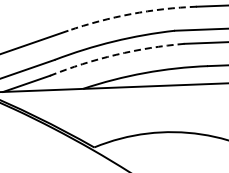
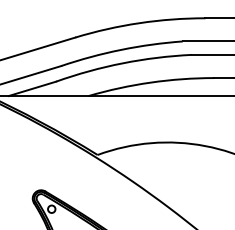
arc: (131, 14) -> (139, 23), dashed -> solid
arc: (115, 55) -> (122, 63), dashed -> solid

